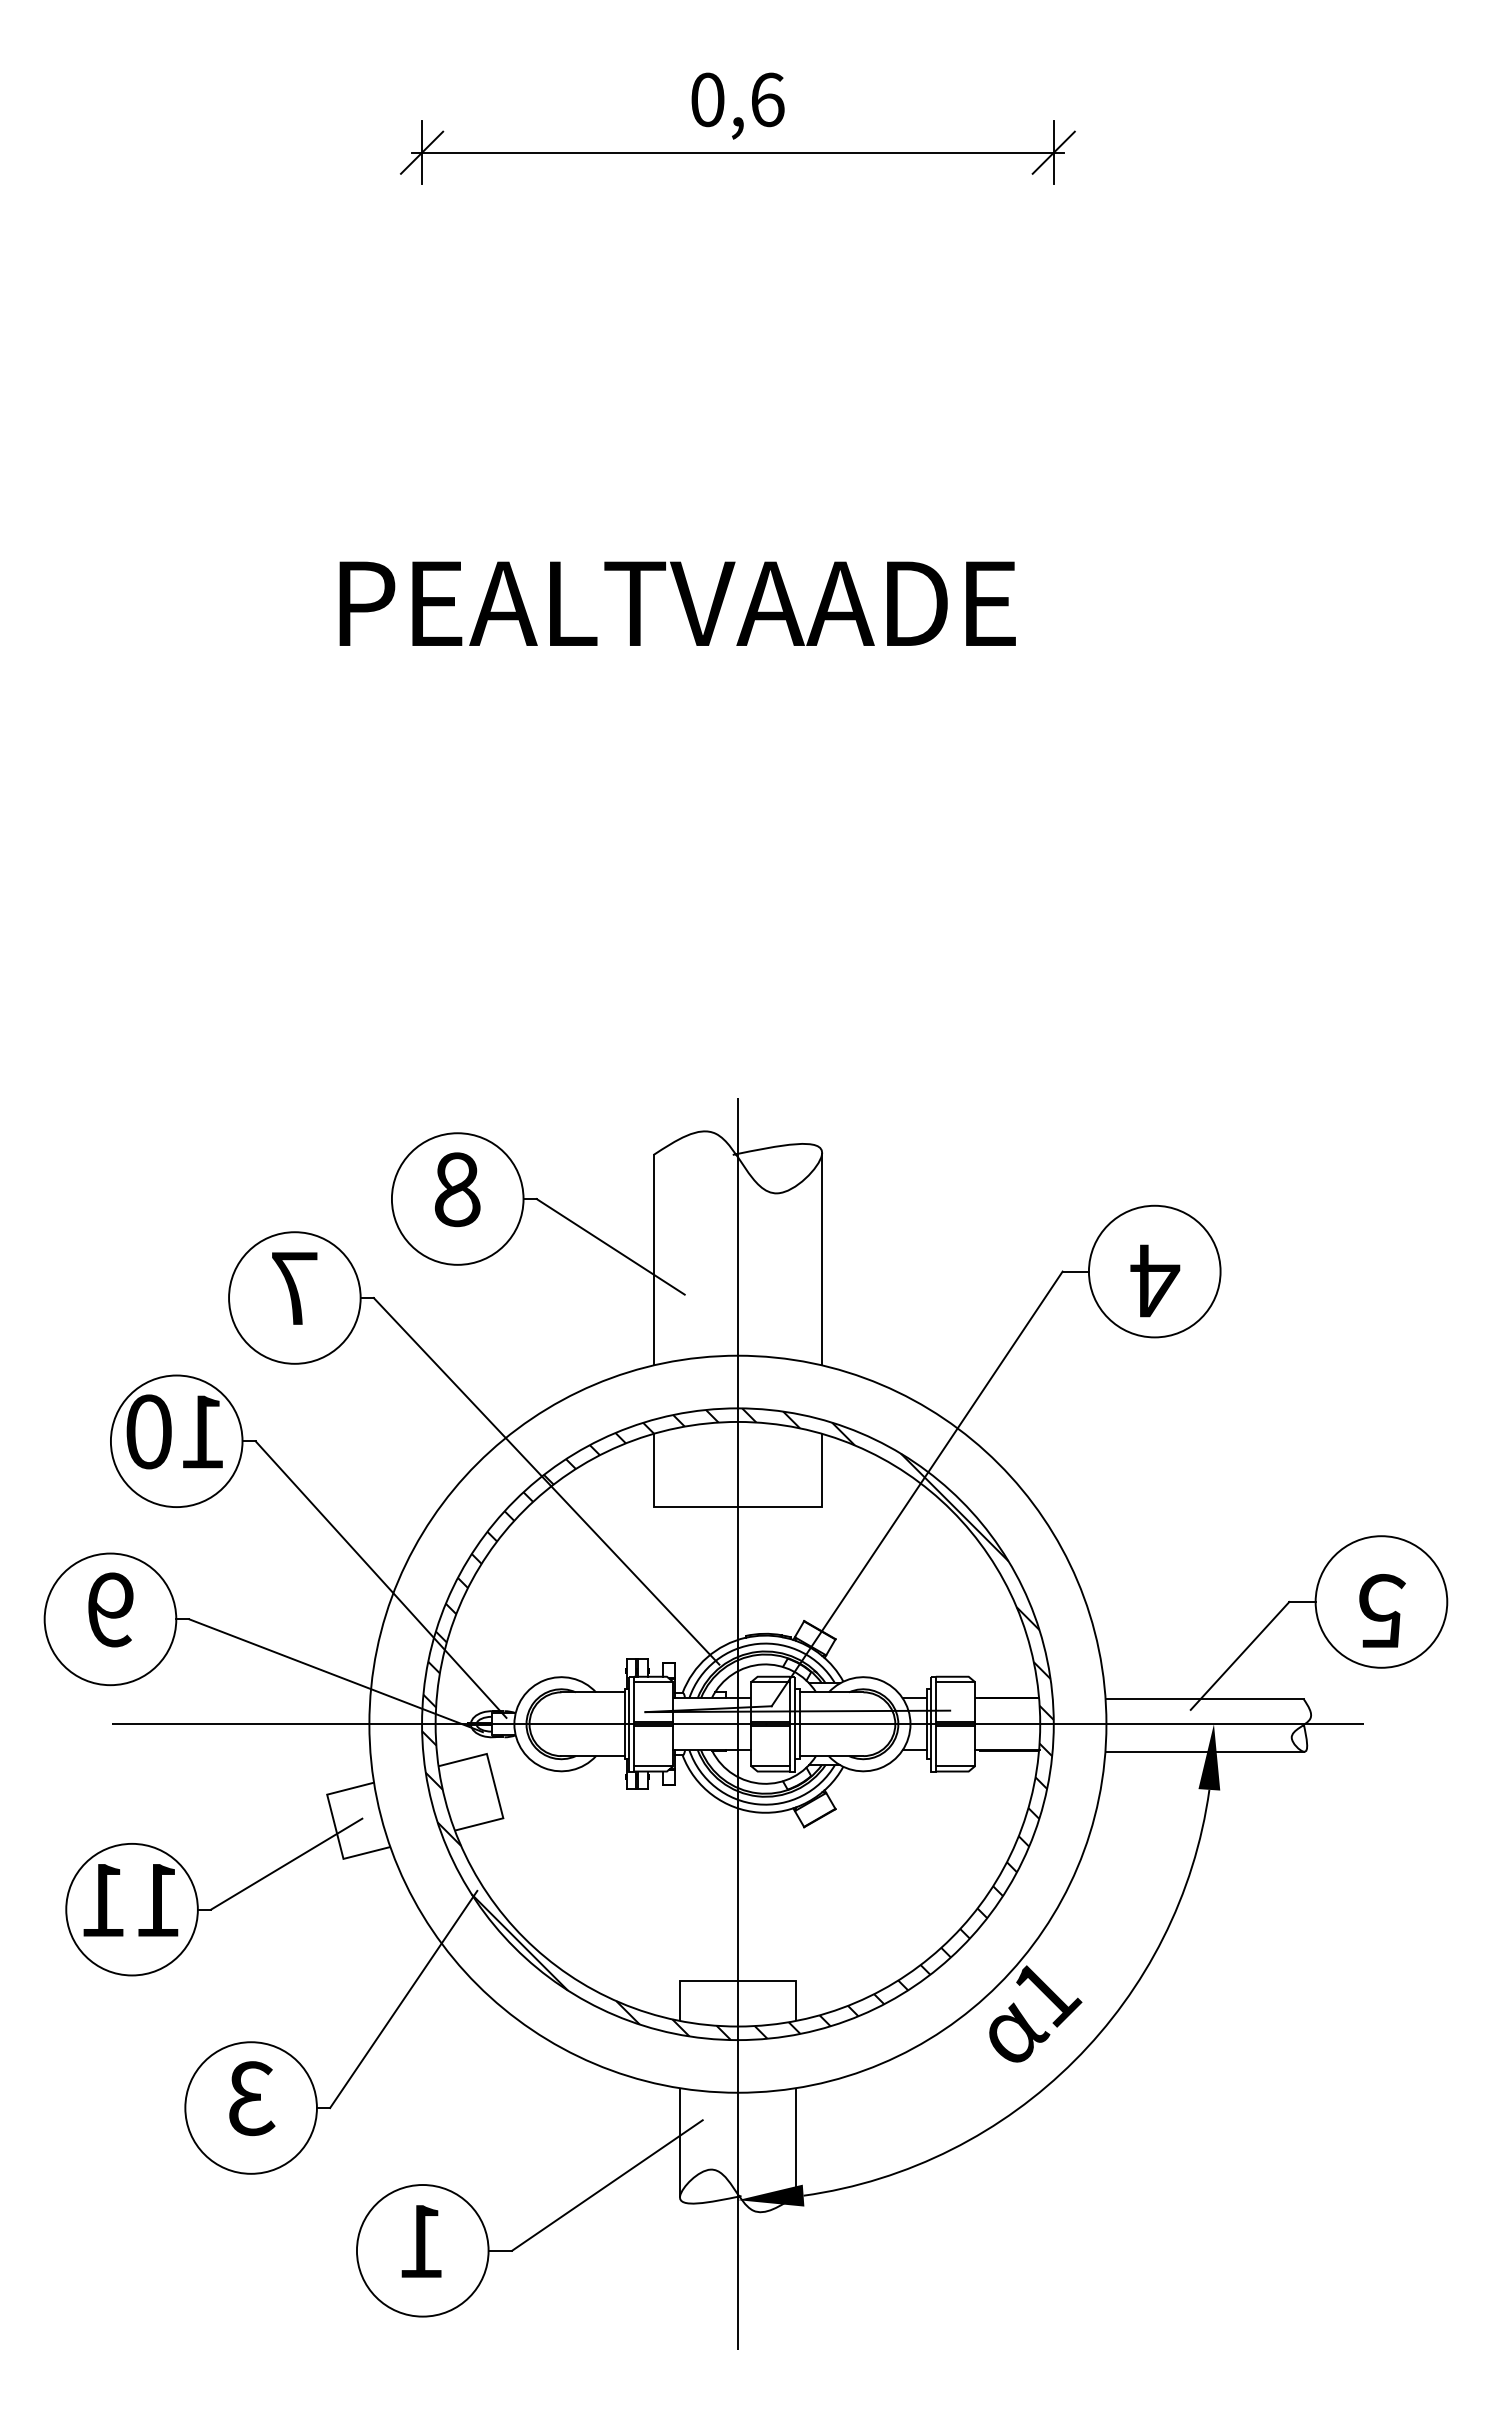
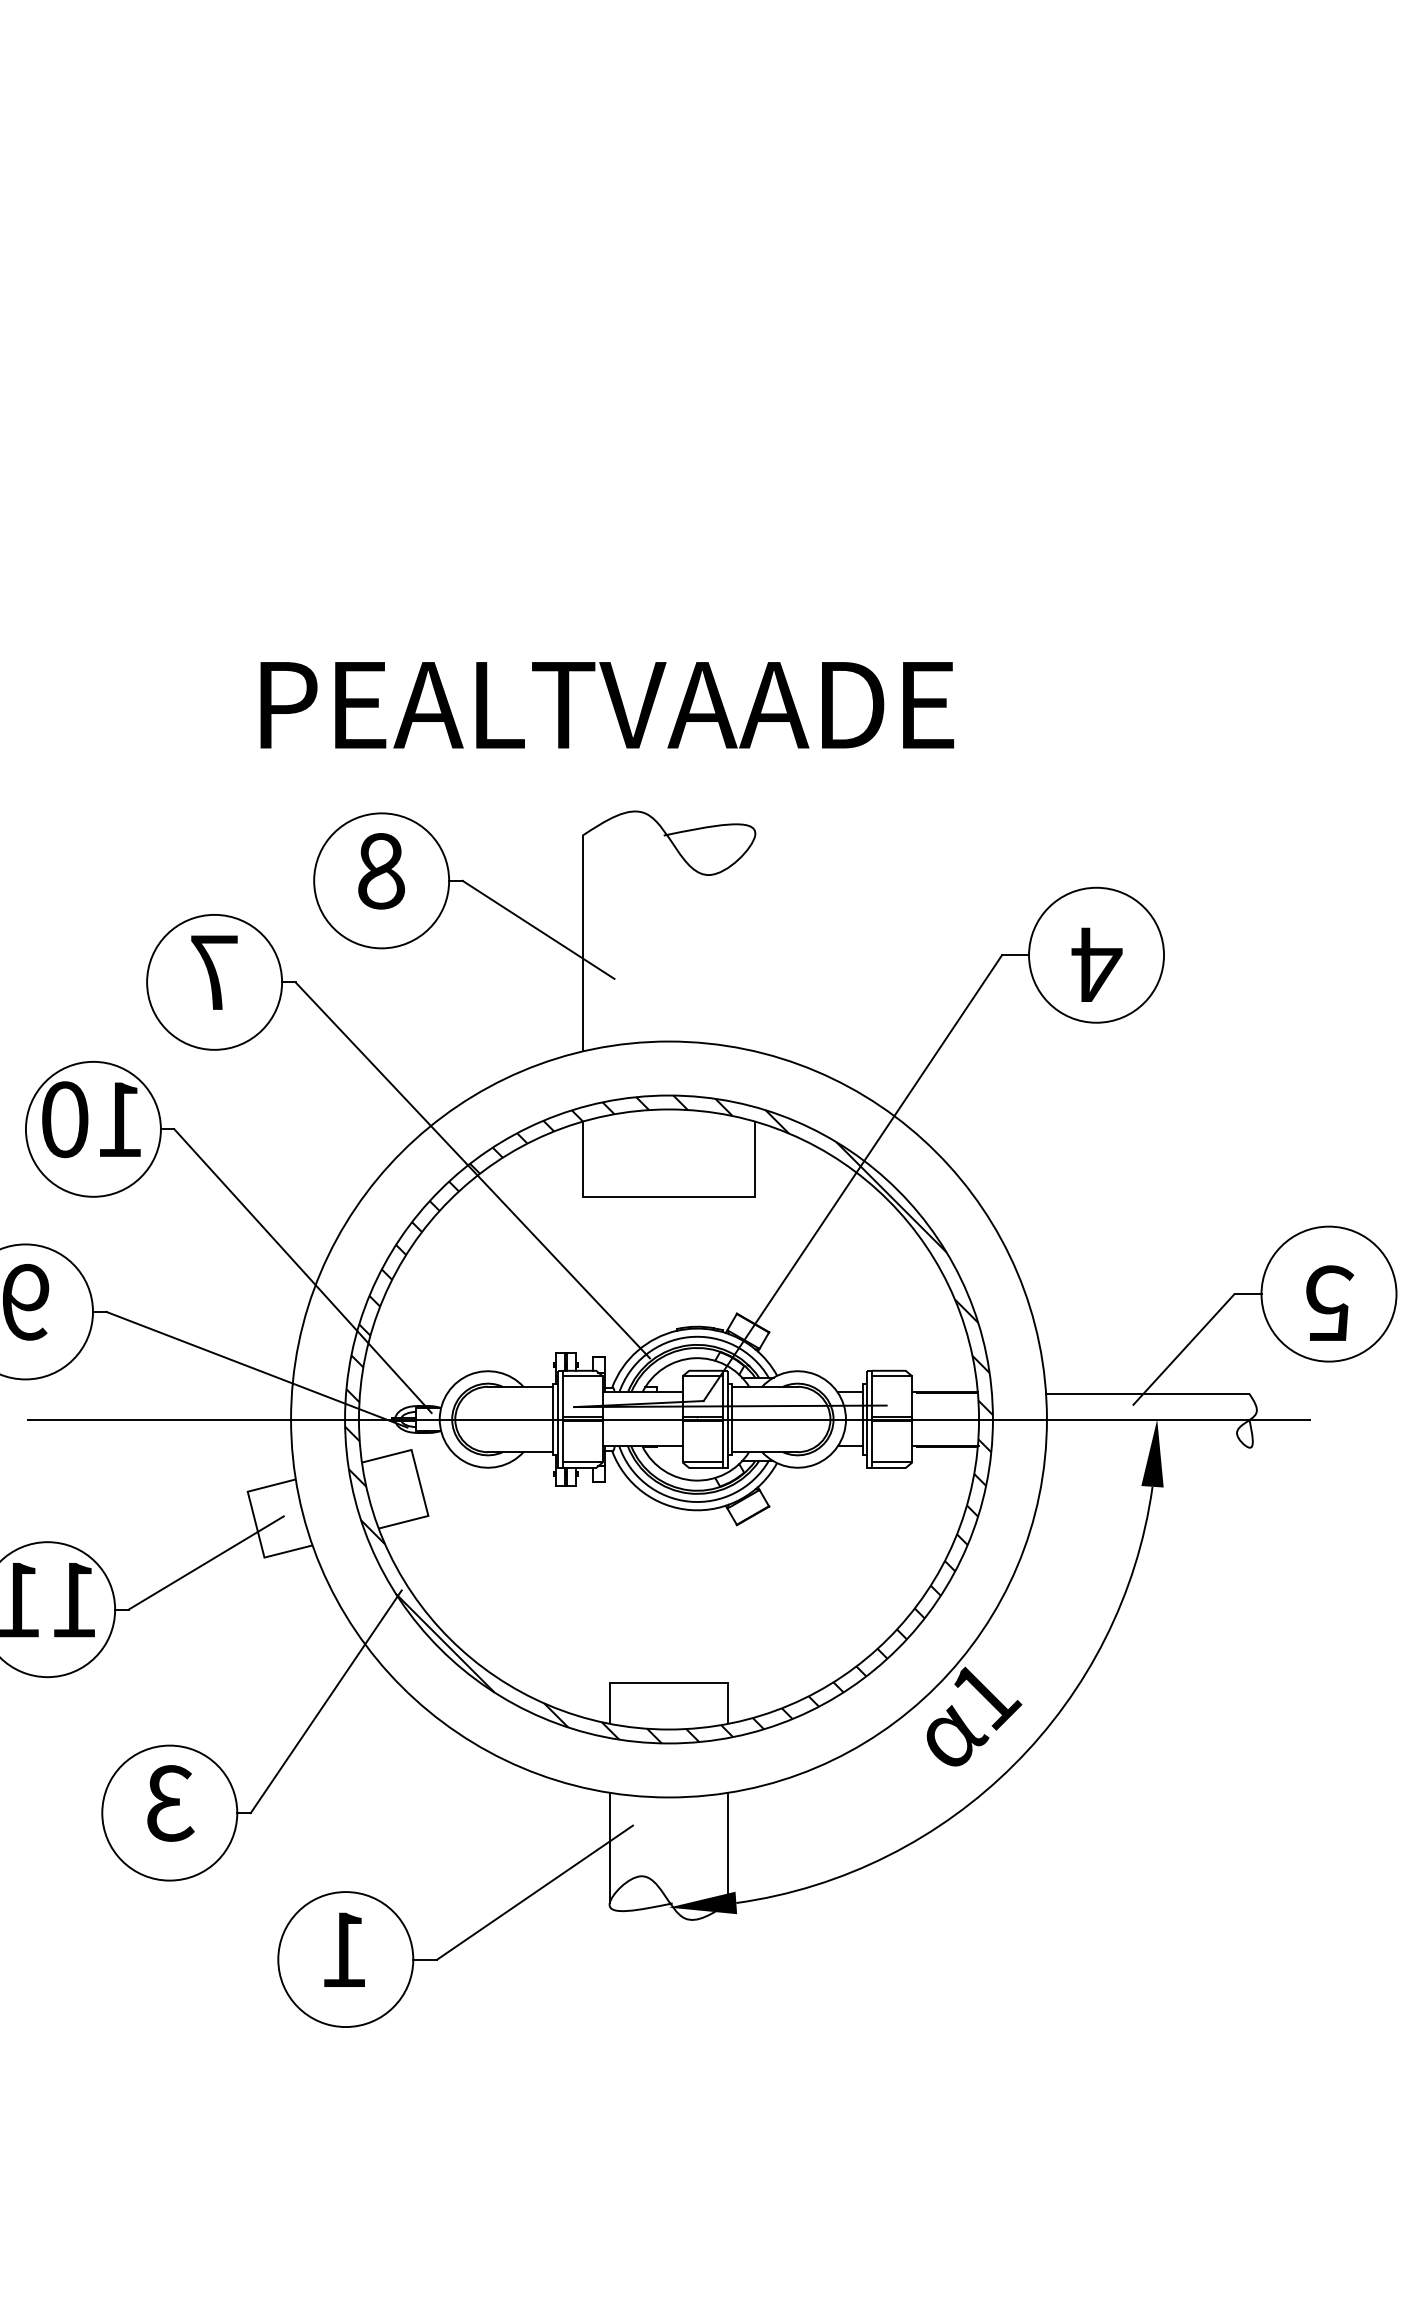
text: (677, 603) -> (607, 704), moved
line: (822, 1259) -> (755, 942), removed
line: (737, 1724) -> (668, 1419), removed
line: (1204, 1751) -> (1147, 1447), removed

